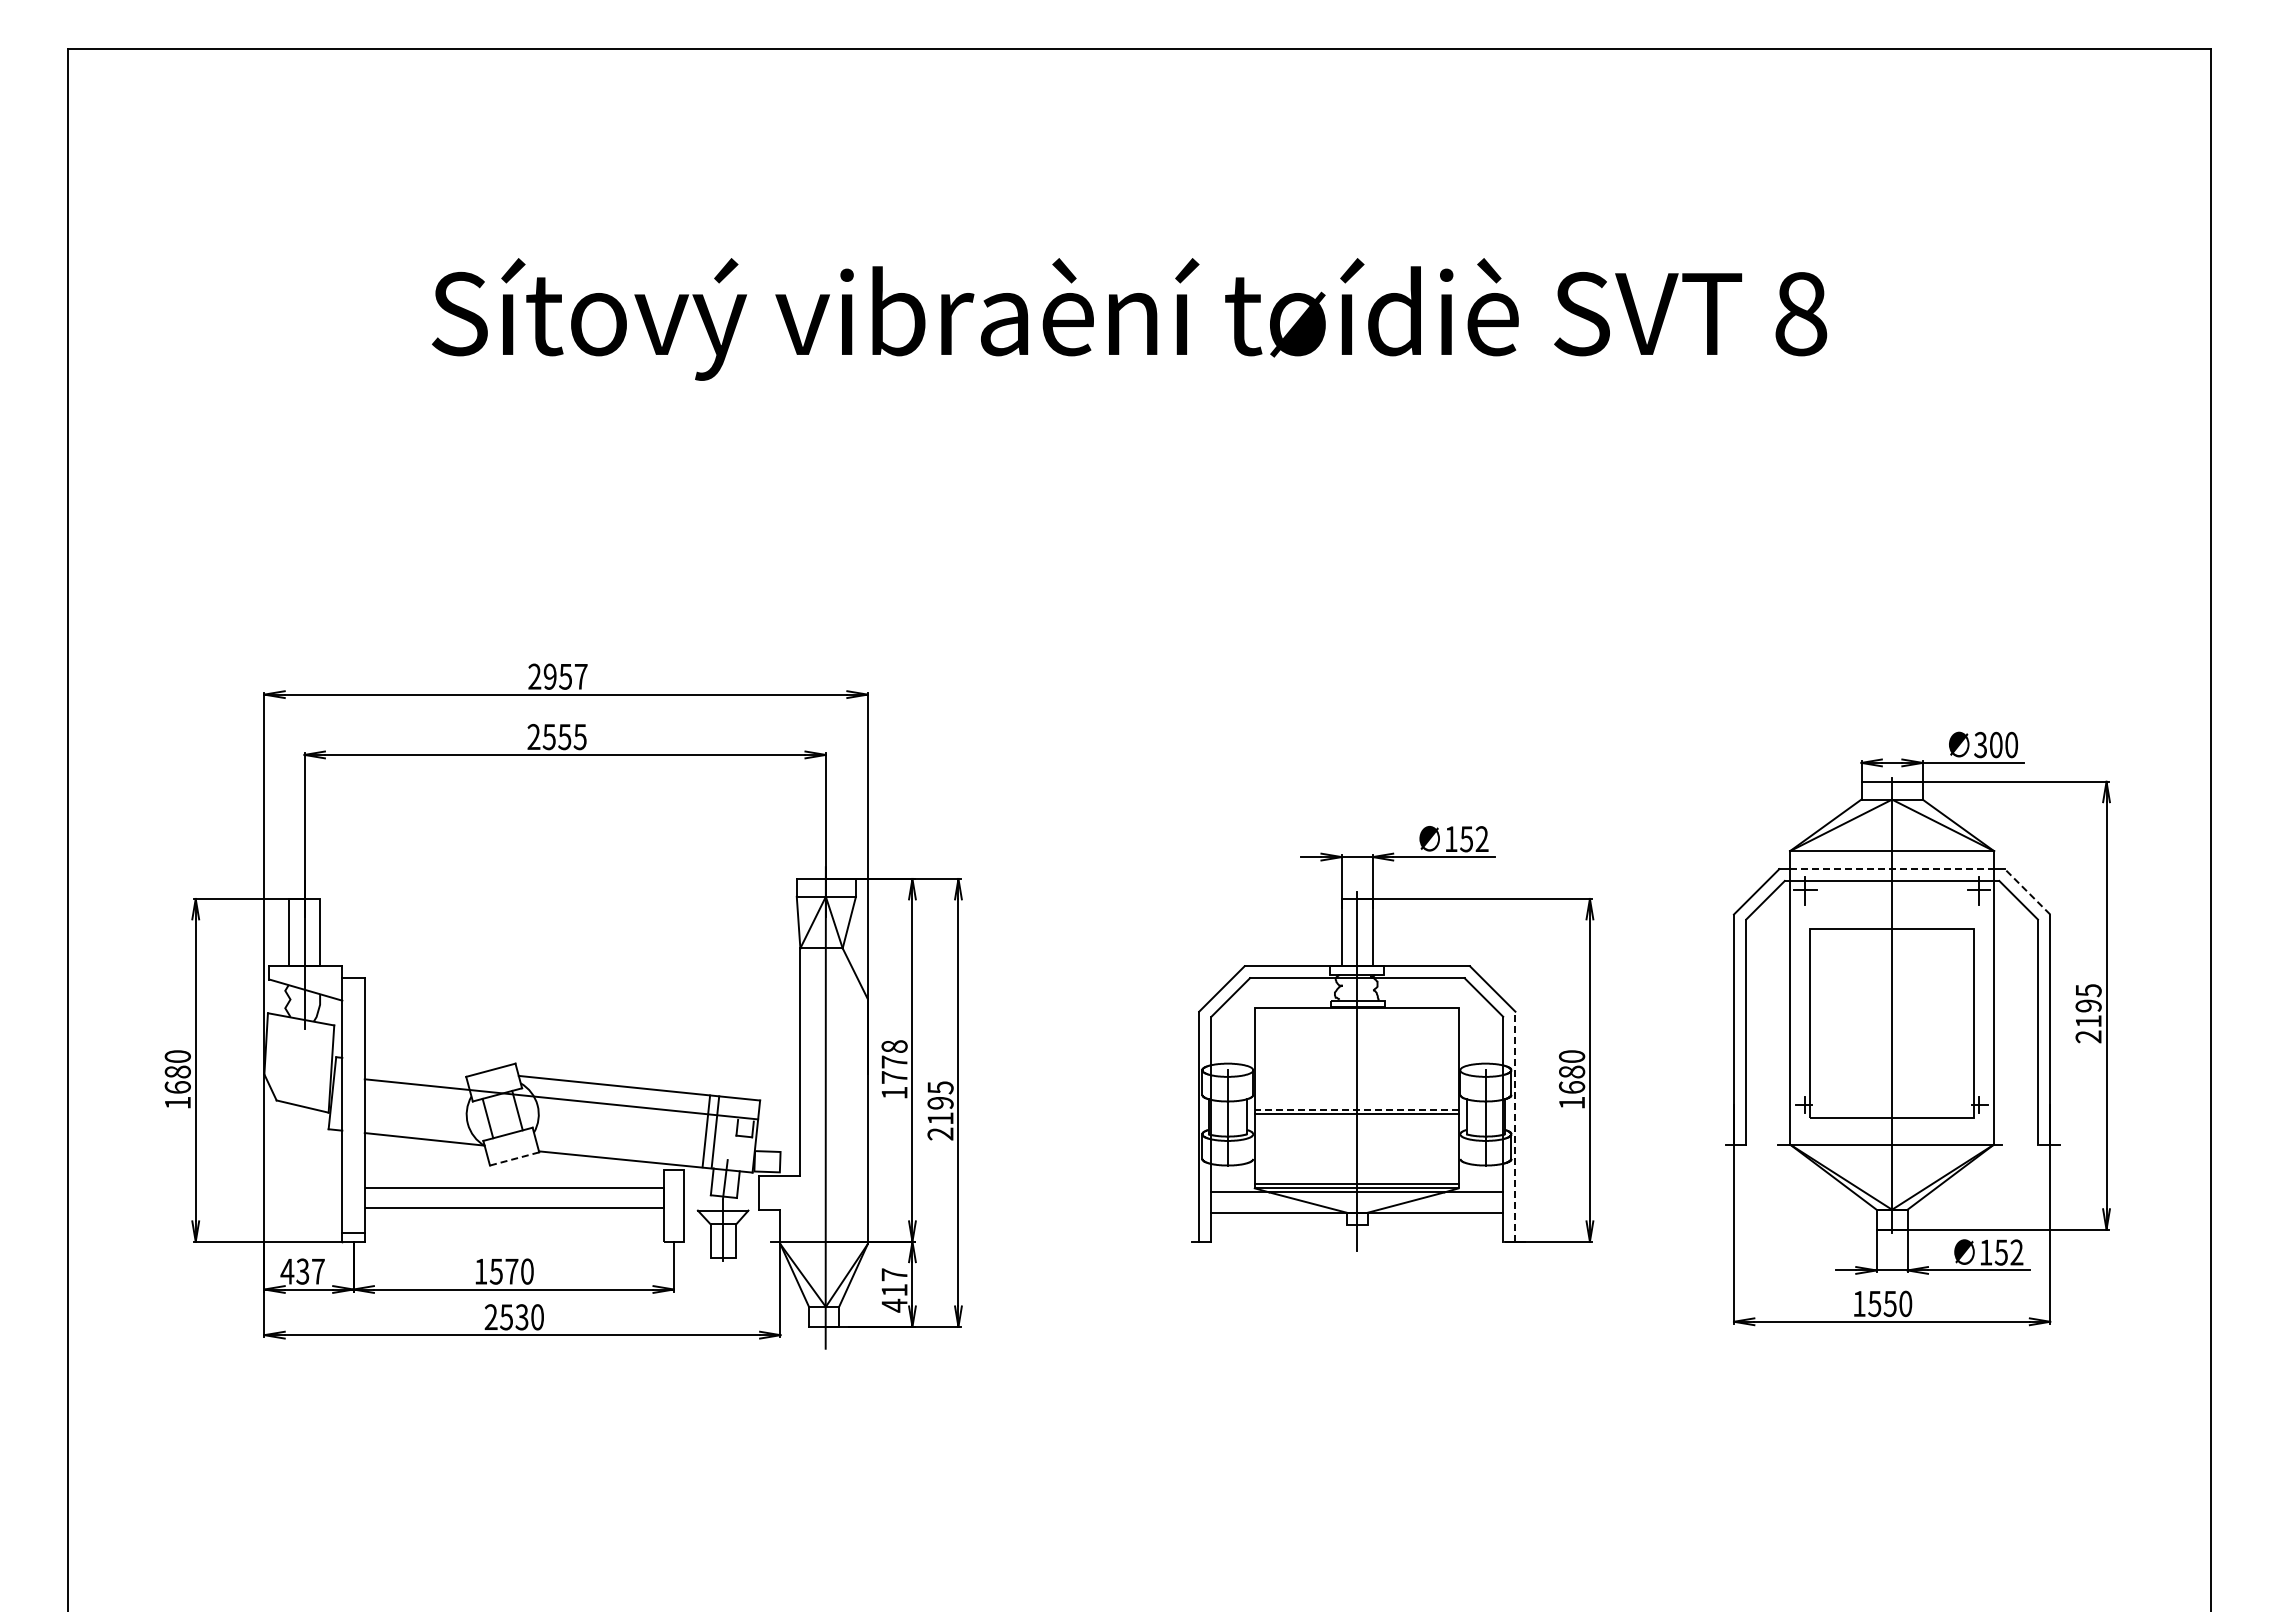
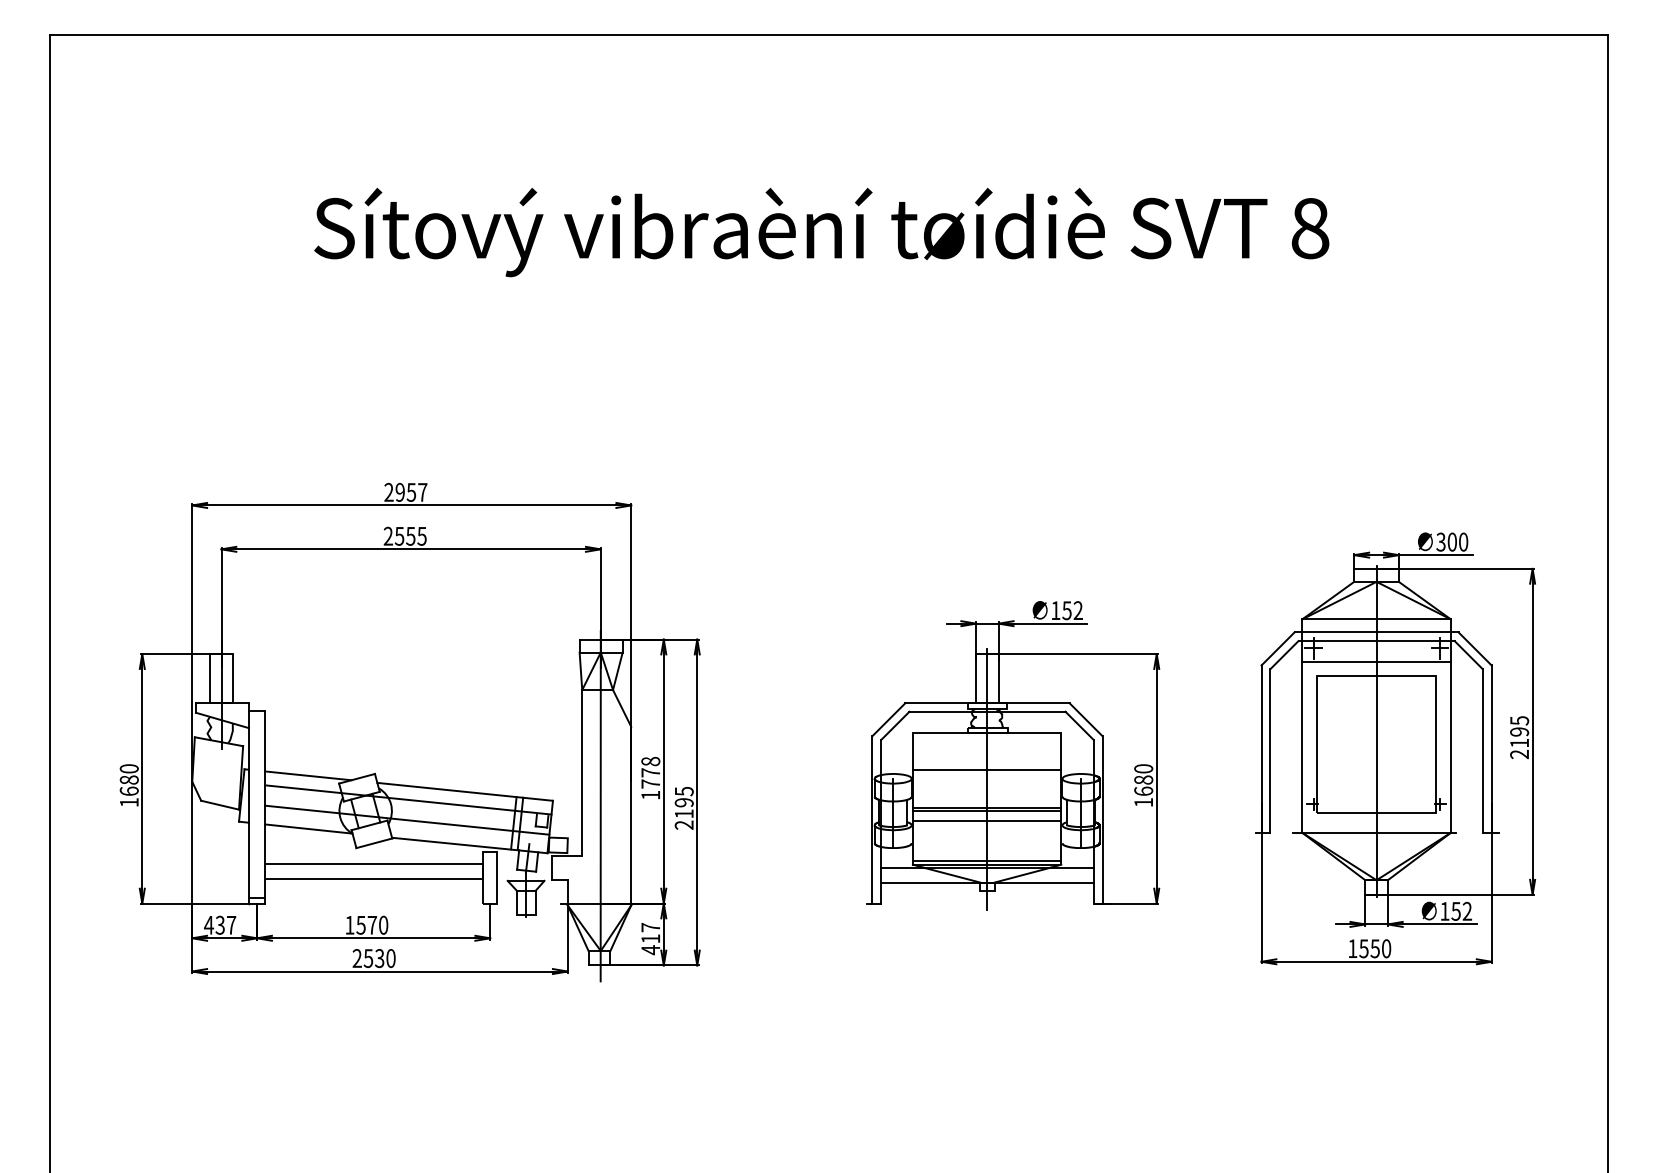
line: (1892, 869) -> (1376, 632), dashed -> solid
line: (2027, 891) -> (1475, 648), dashed -> solid
line: (1892, 909) -> (1376, 661), added
line: (1356, 1058) -> (986, 770), added
line: (423, 1066) -> (308, 776), added
line: (1356, 1109) -> (986, 807), dashed -> solid
line: (1515, 1126) -> (1102, 819), dashed -> solid
line: (559, 1127) -> (406, 820), added
line: (1356, 1127) -> (986, 820), added
line: (514, 1158) -> (374, 842), dashed -> solid

